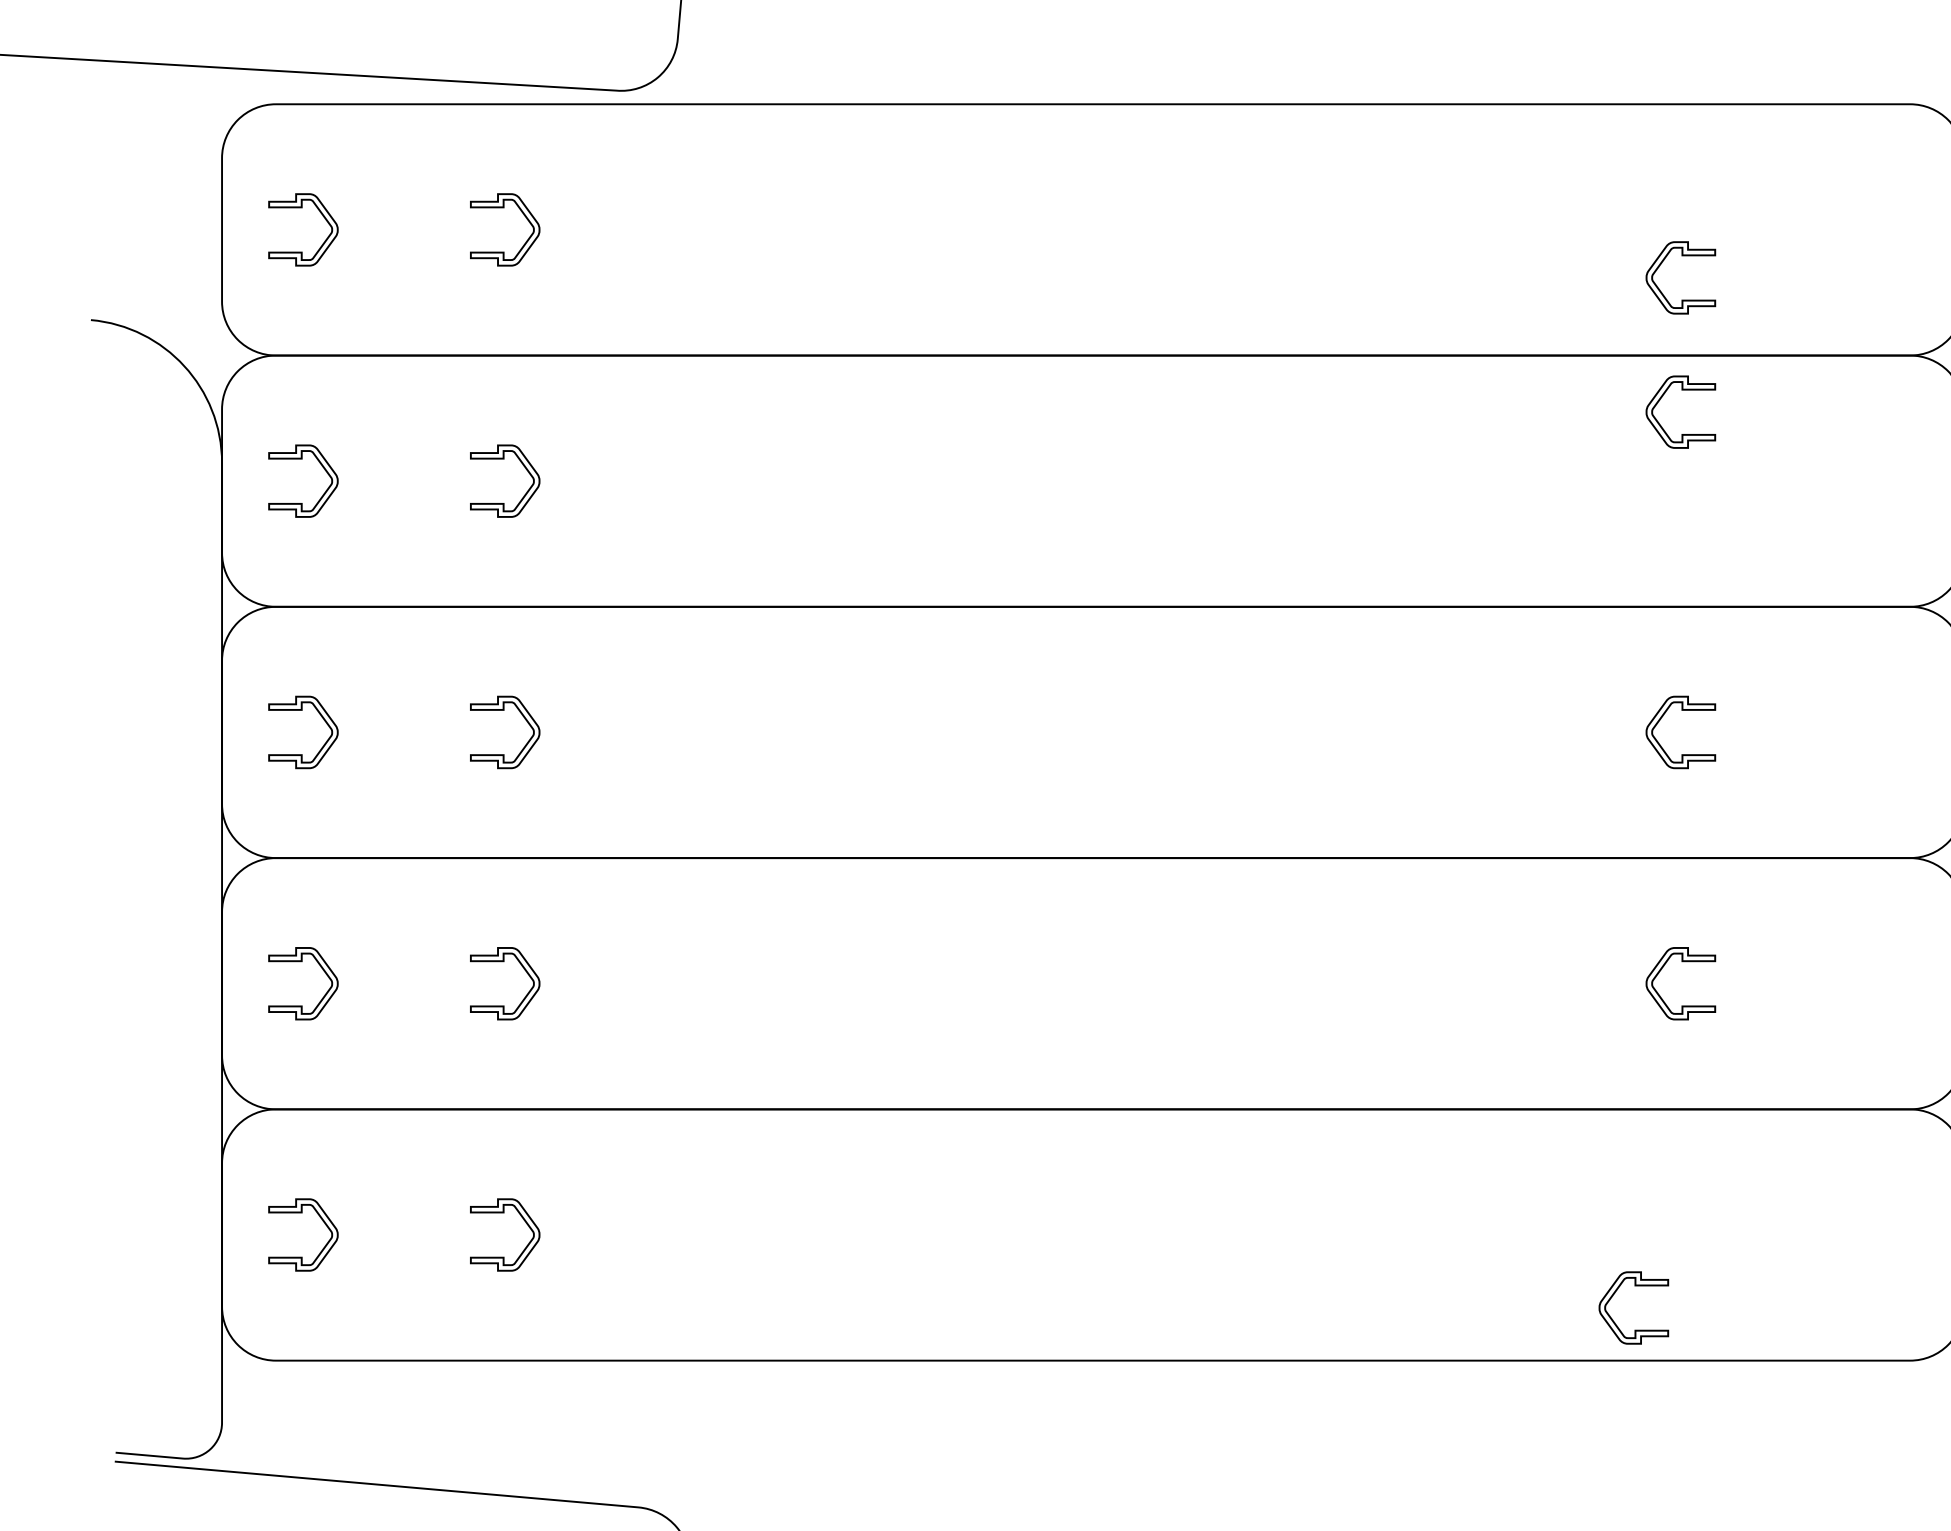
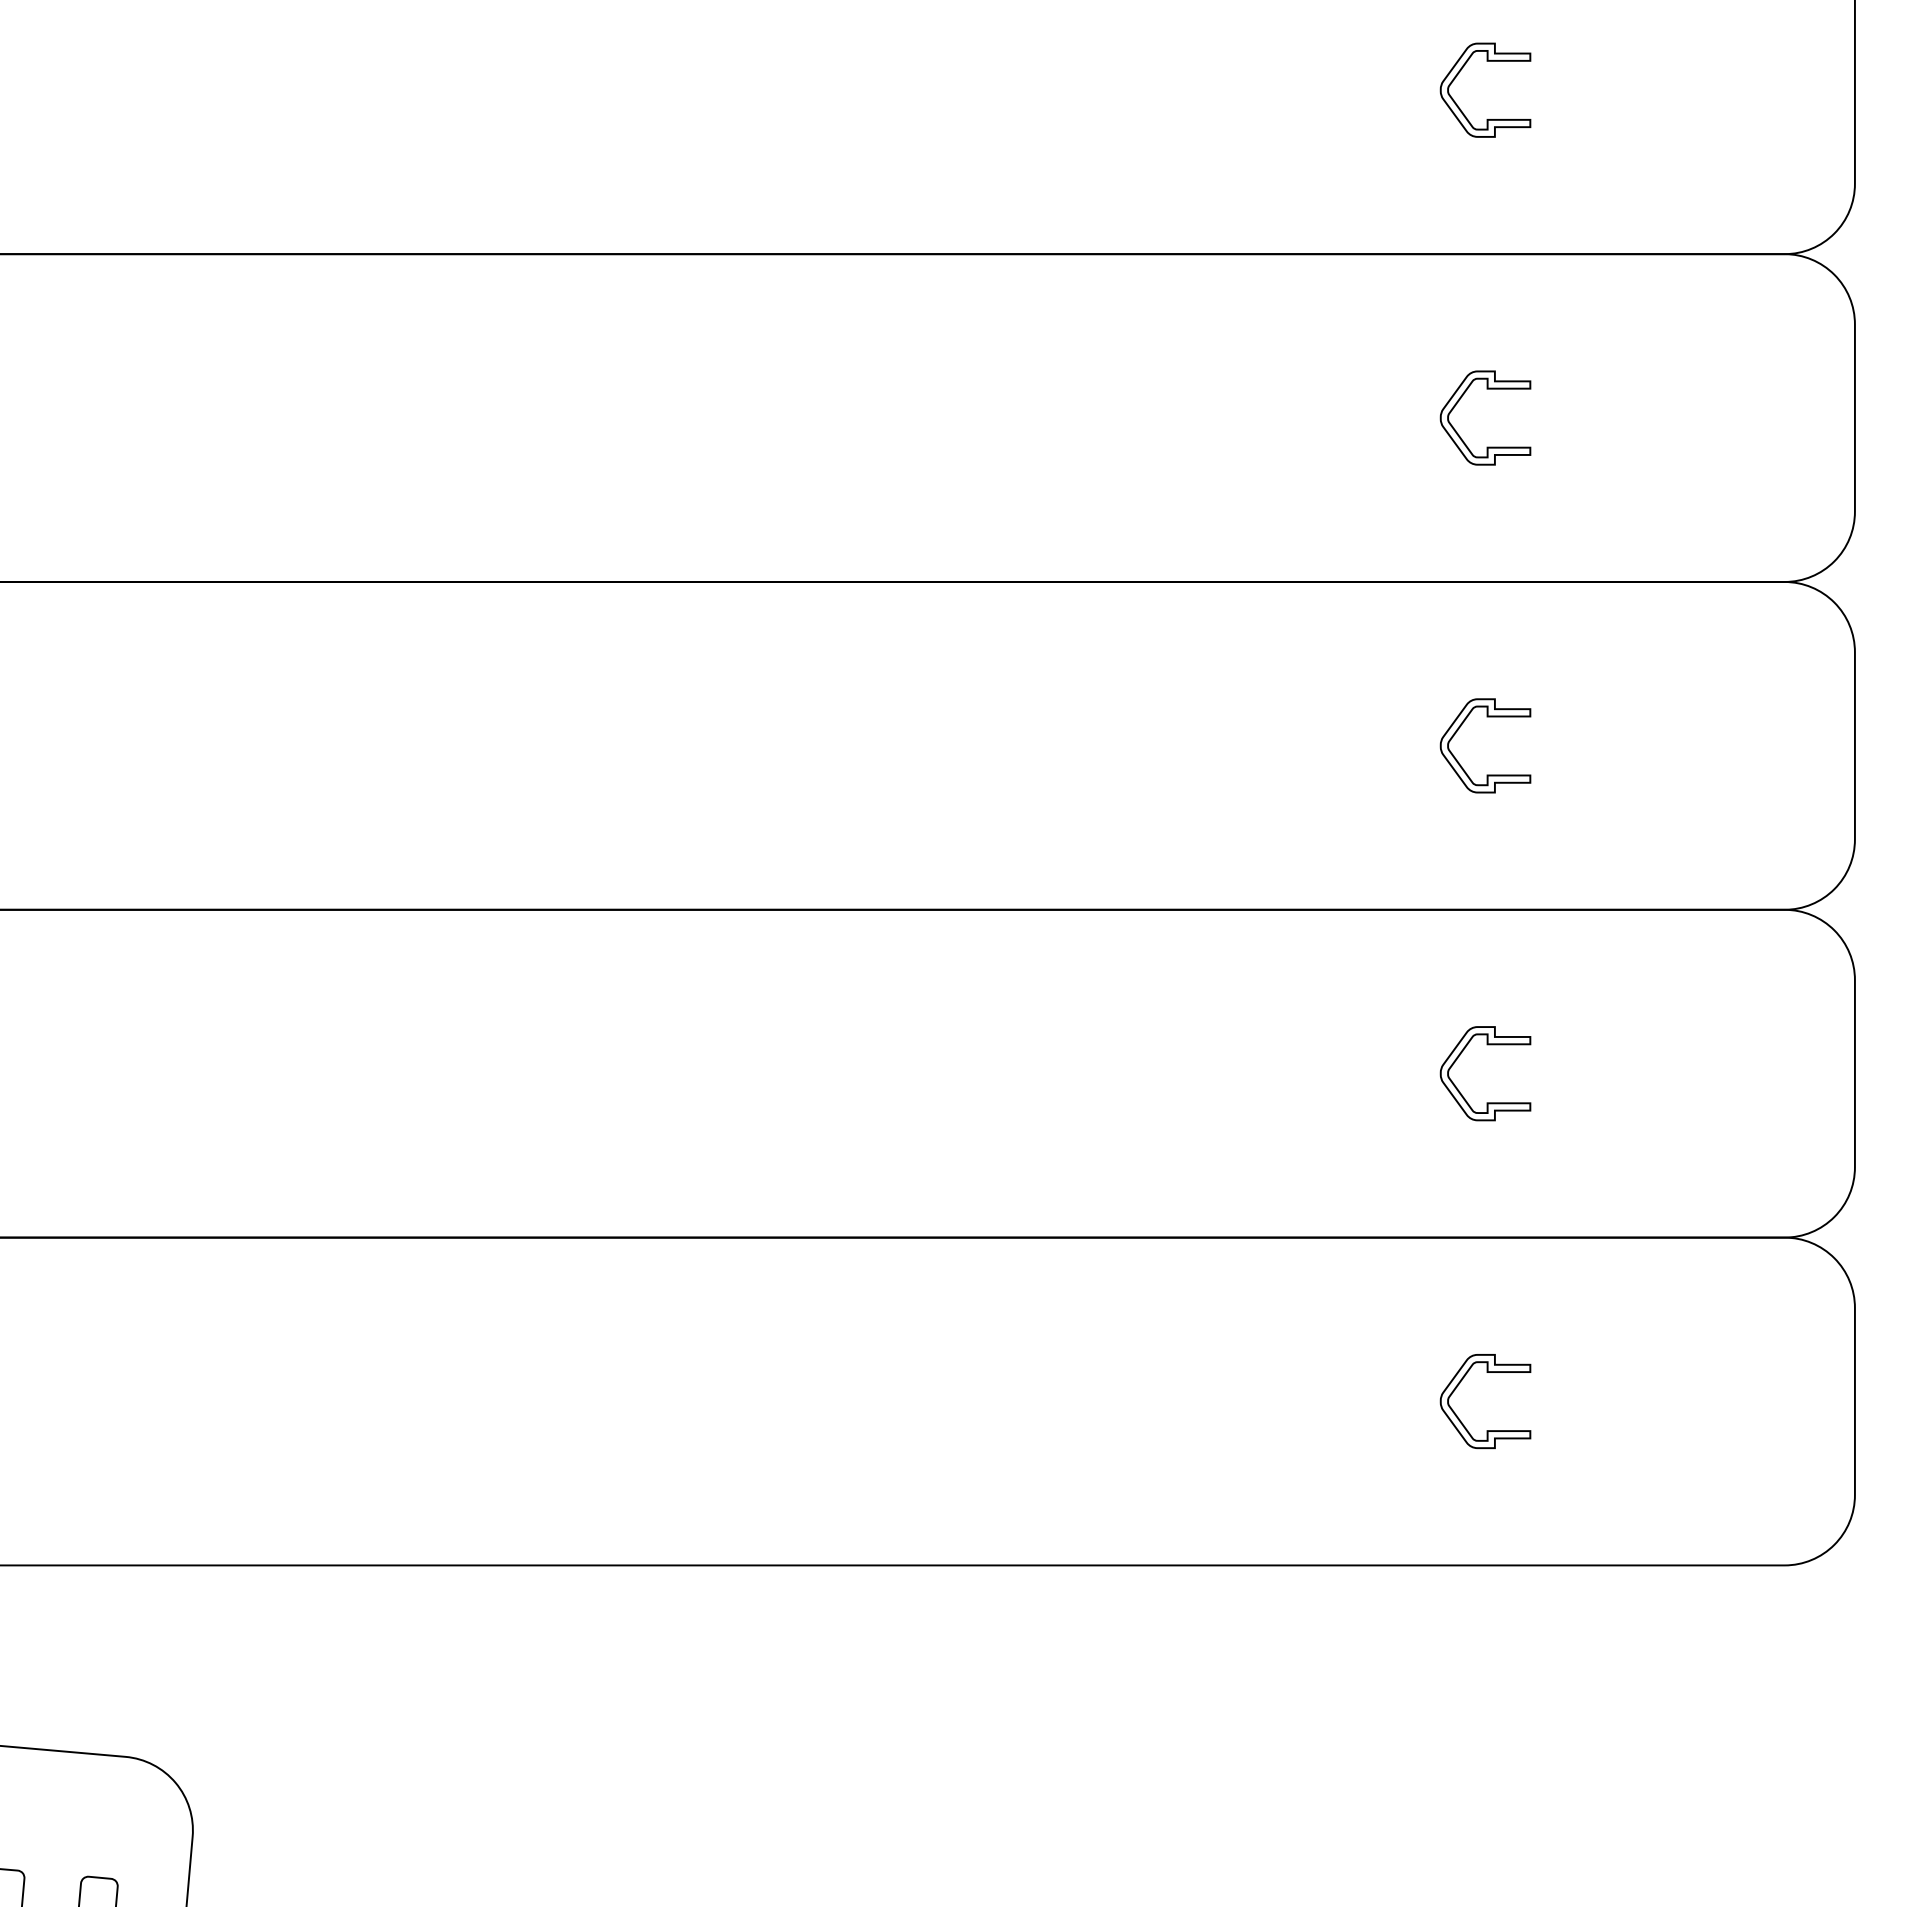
part: (1681, 256) -> (1486, 62), moved
part: (1681, 390) -> (1486, 389), moved
part: (1634, 1286) -> (1486, 1373), moved

